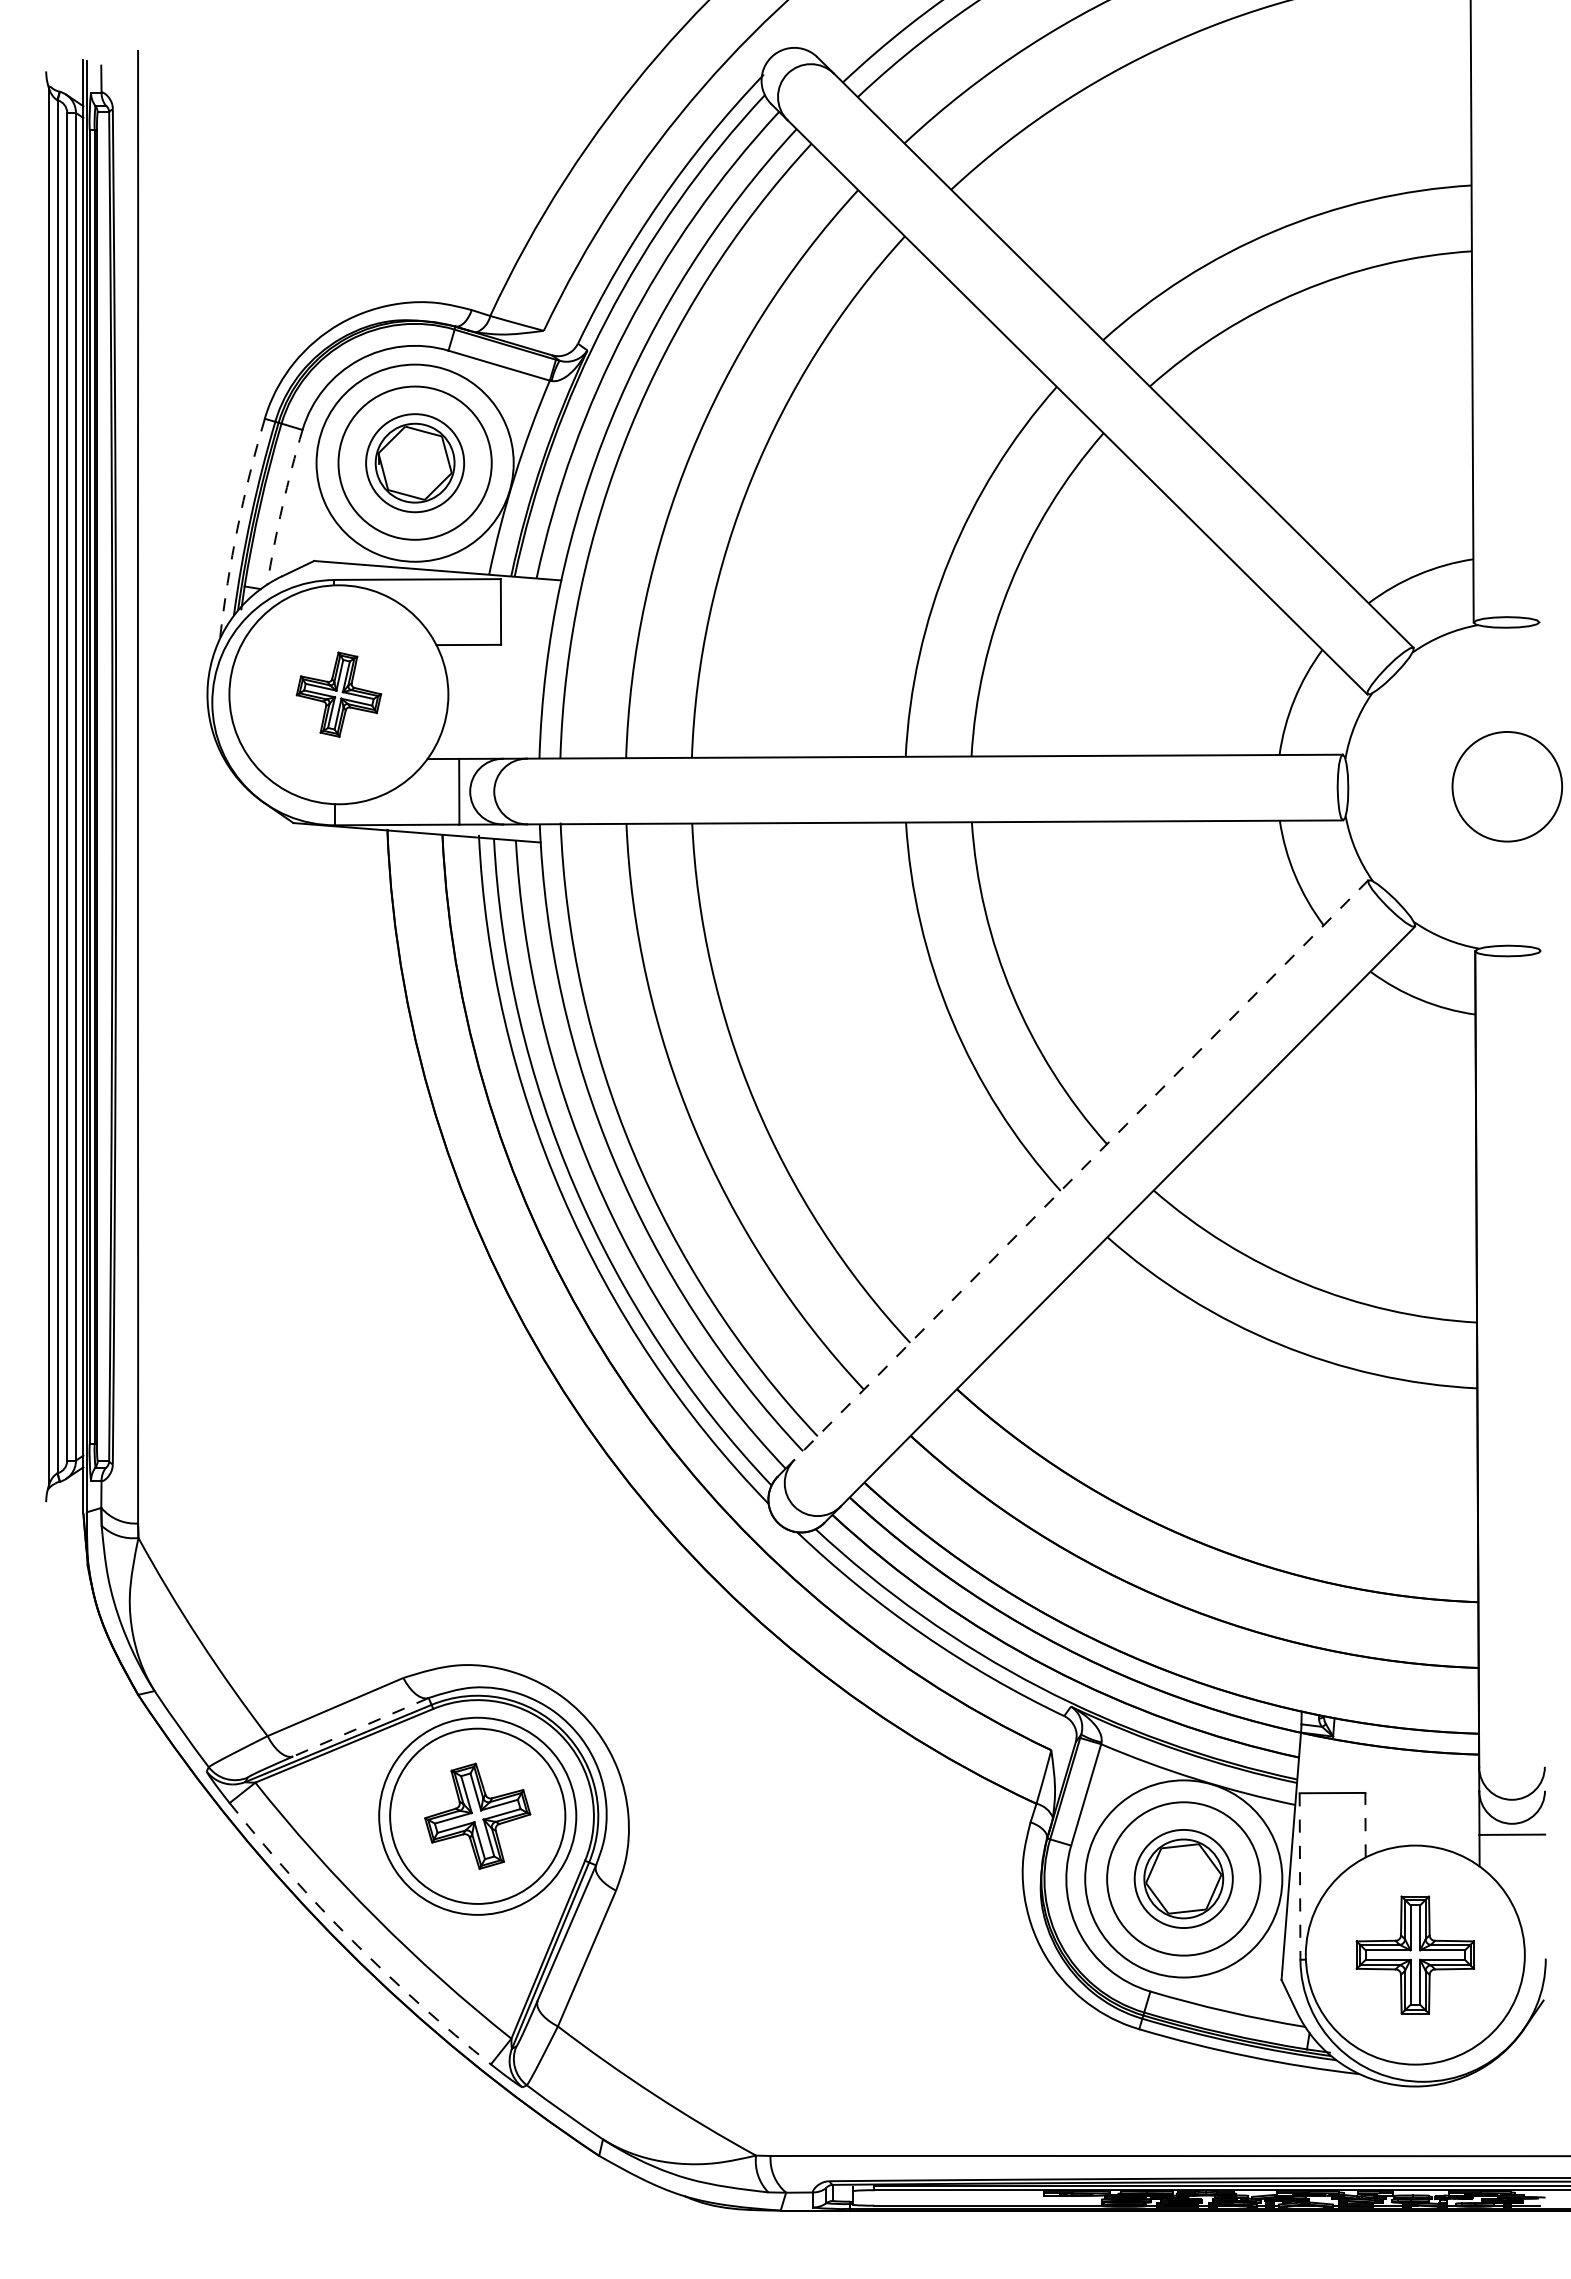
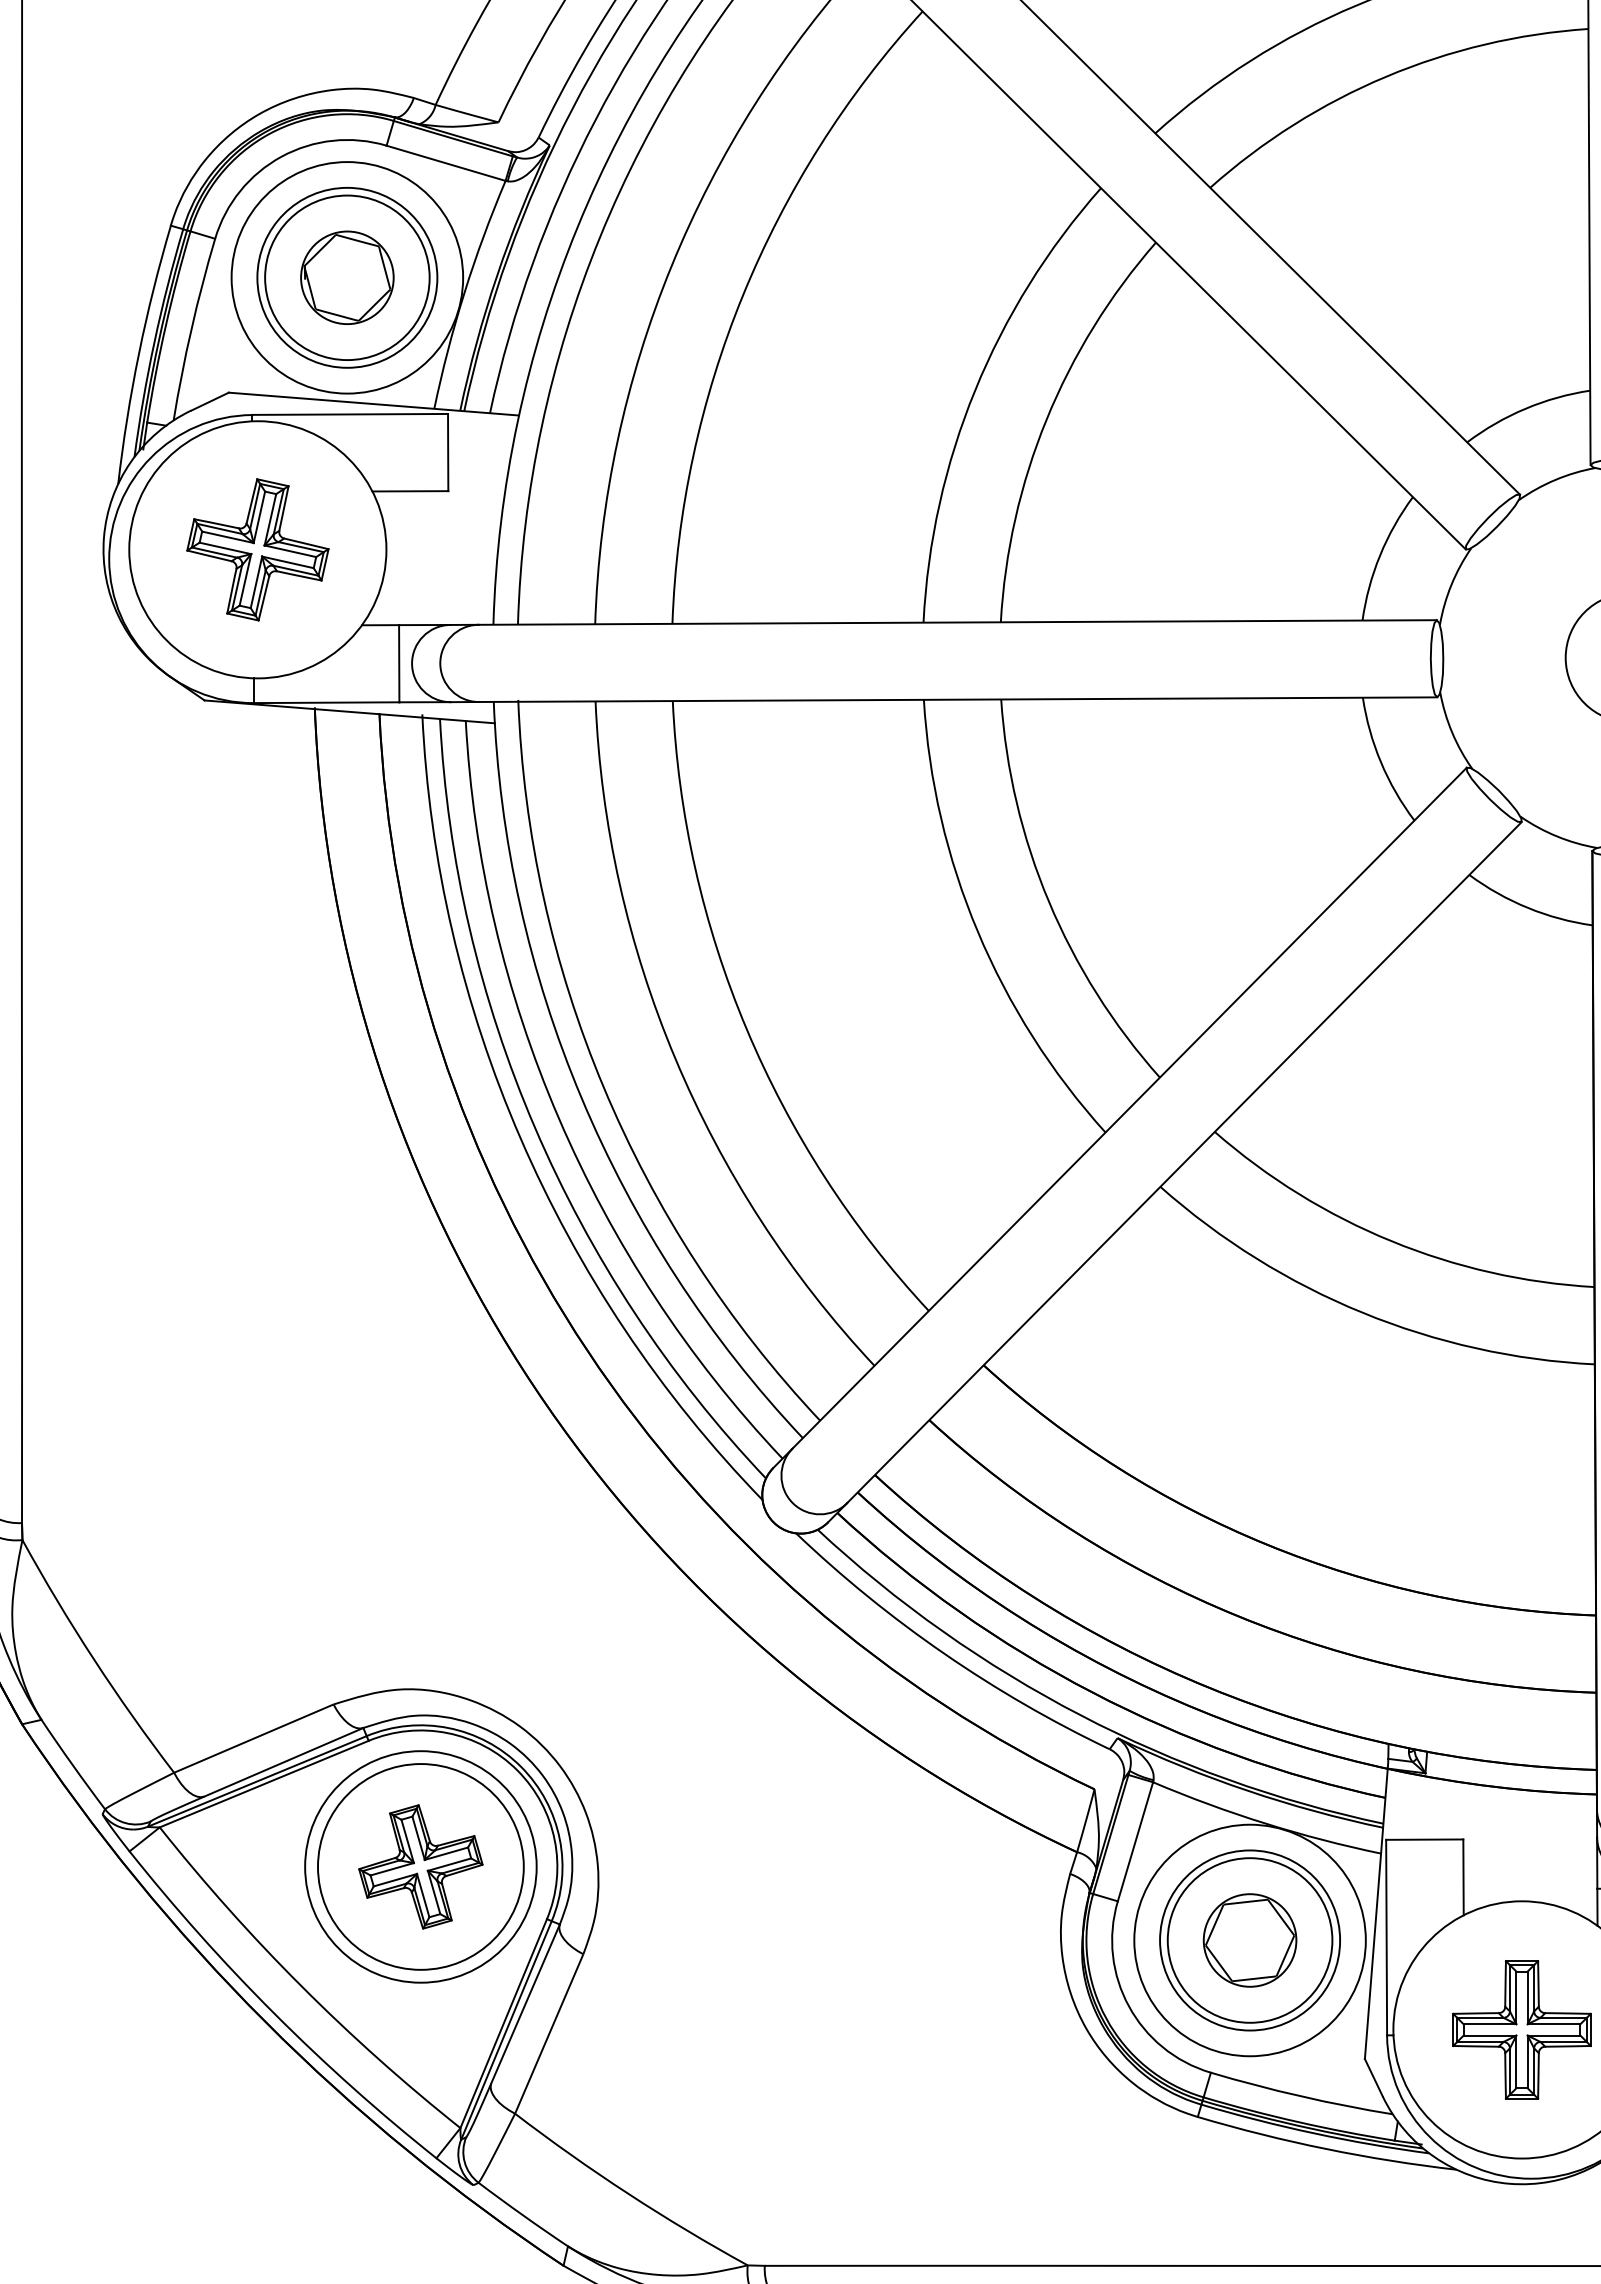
circle: (415, 463) -> (347, 278), size x1.43
arc: (282, 506) -> (191, 328), dashed -> solid
arc: (237, 527) -> (138, 353), dashed -> solid
part: (338, 694) -> (257, 549), size x1.43
line: (1081, 1170) -> (1129, 1108), dashed -> solid
line: (360, 1727) -> (283, 1762), dashed -> solid
line: (1365, 1824) -> (1463, 1876), dashed -> solid
line: (1300, 1876) -> (1387, 1937), dashed -> solid
circle: (1183, 1878) -> (1249, 1939), size x1.43
arc: (352, 1941) -> (273, 2013), dashed -> solid

